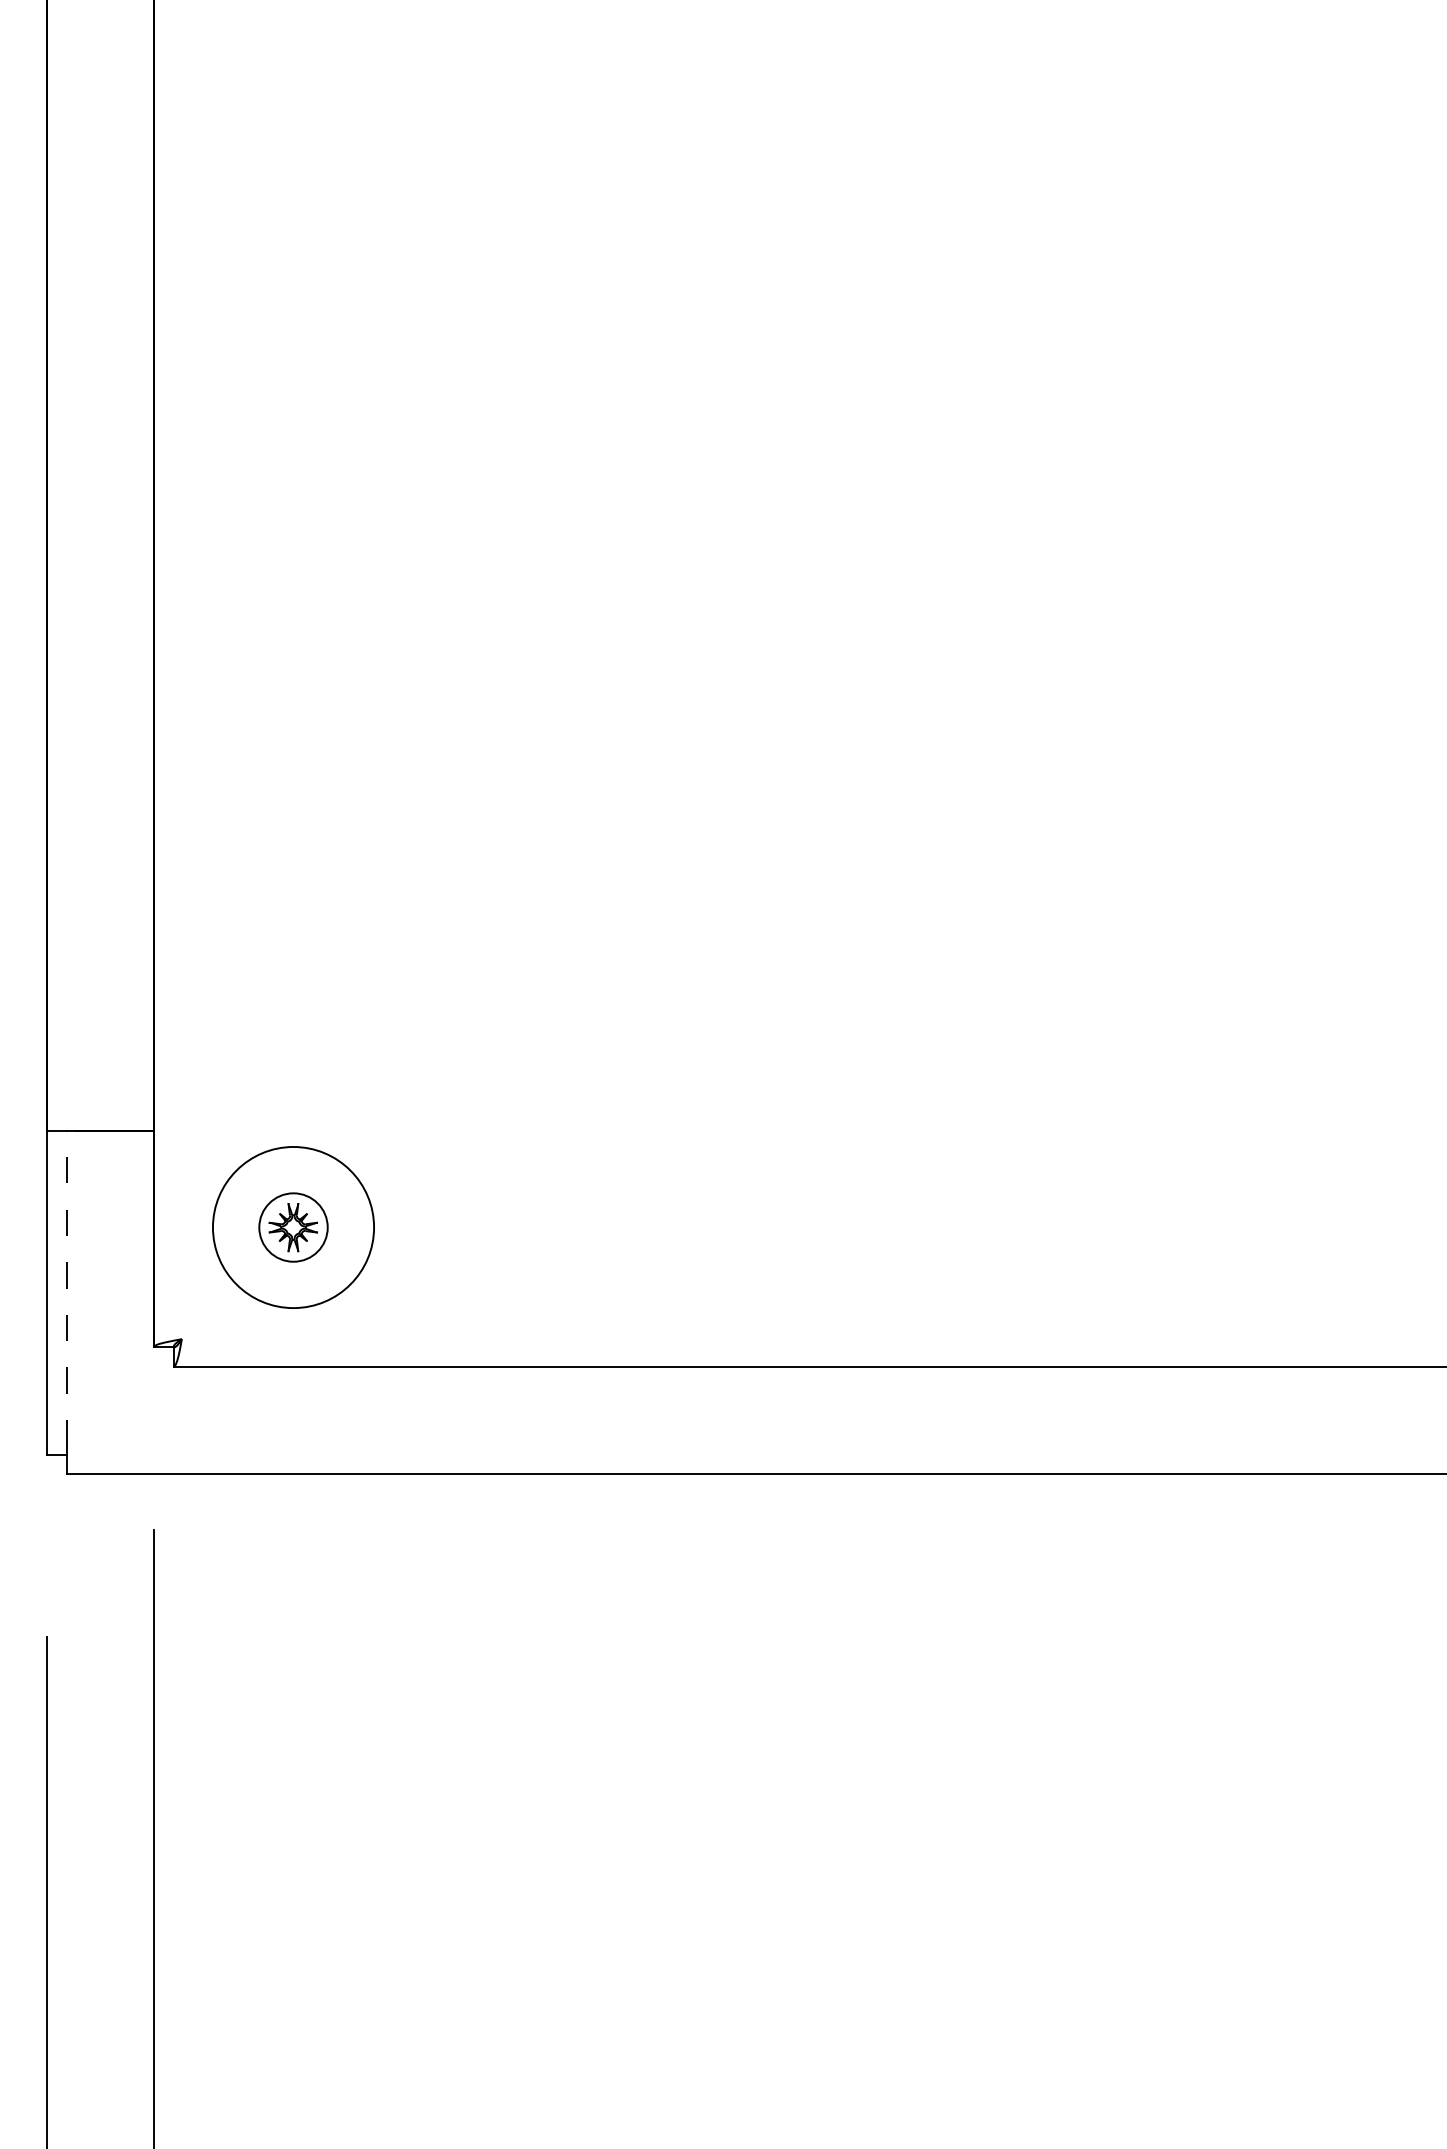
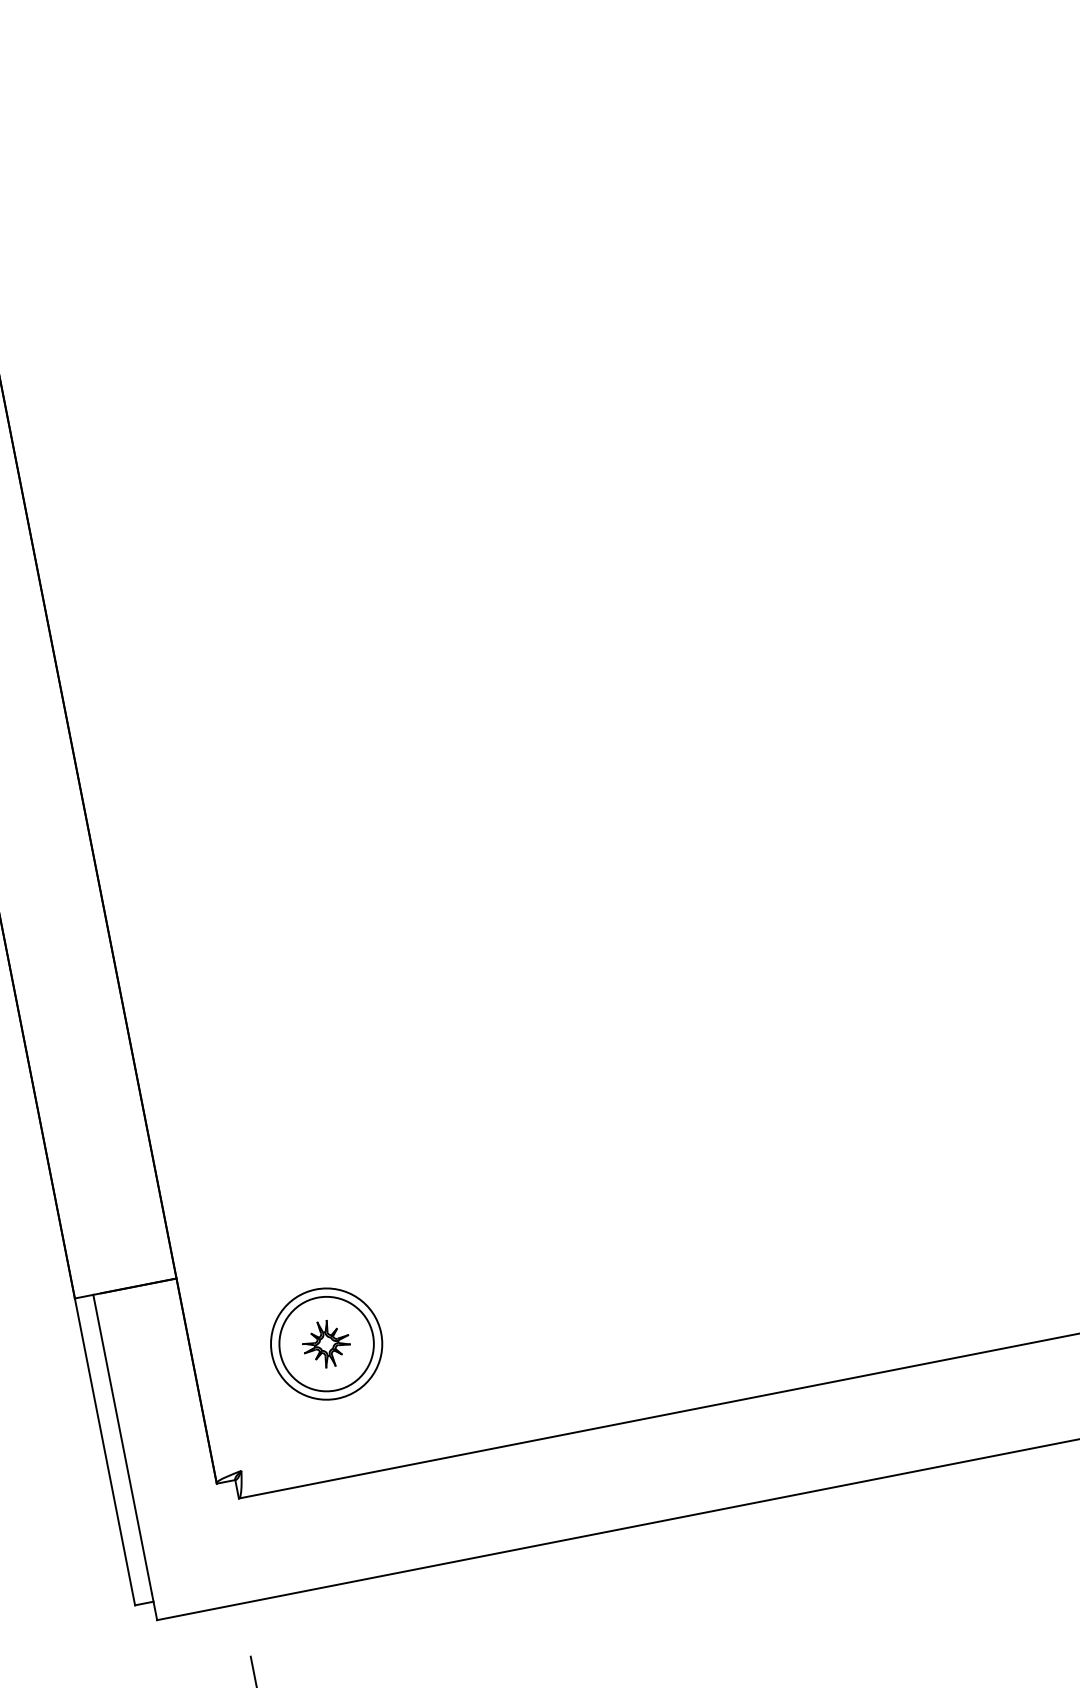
circle: (293, 1227) -> (326, 1344), size x0.71
circle: (293, 1227) -> (326, 1344), size x1.43
line: (66, 1288) -> (122, 1444), dashed -> solid

